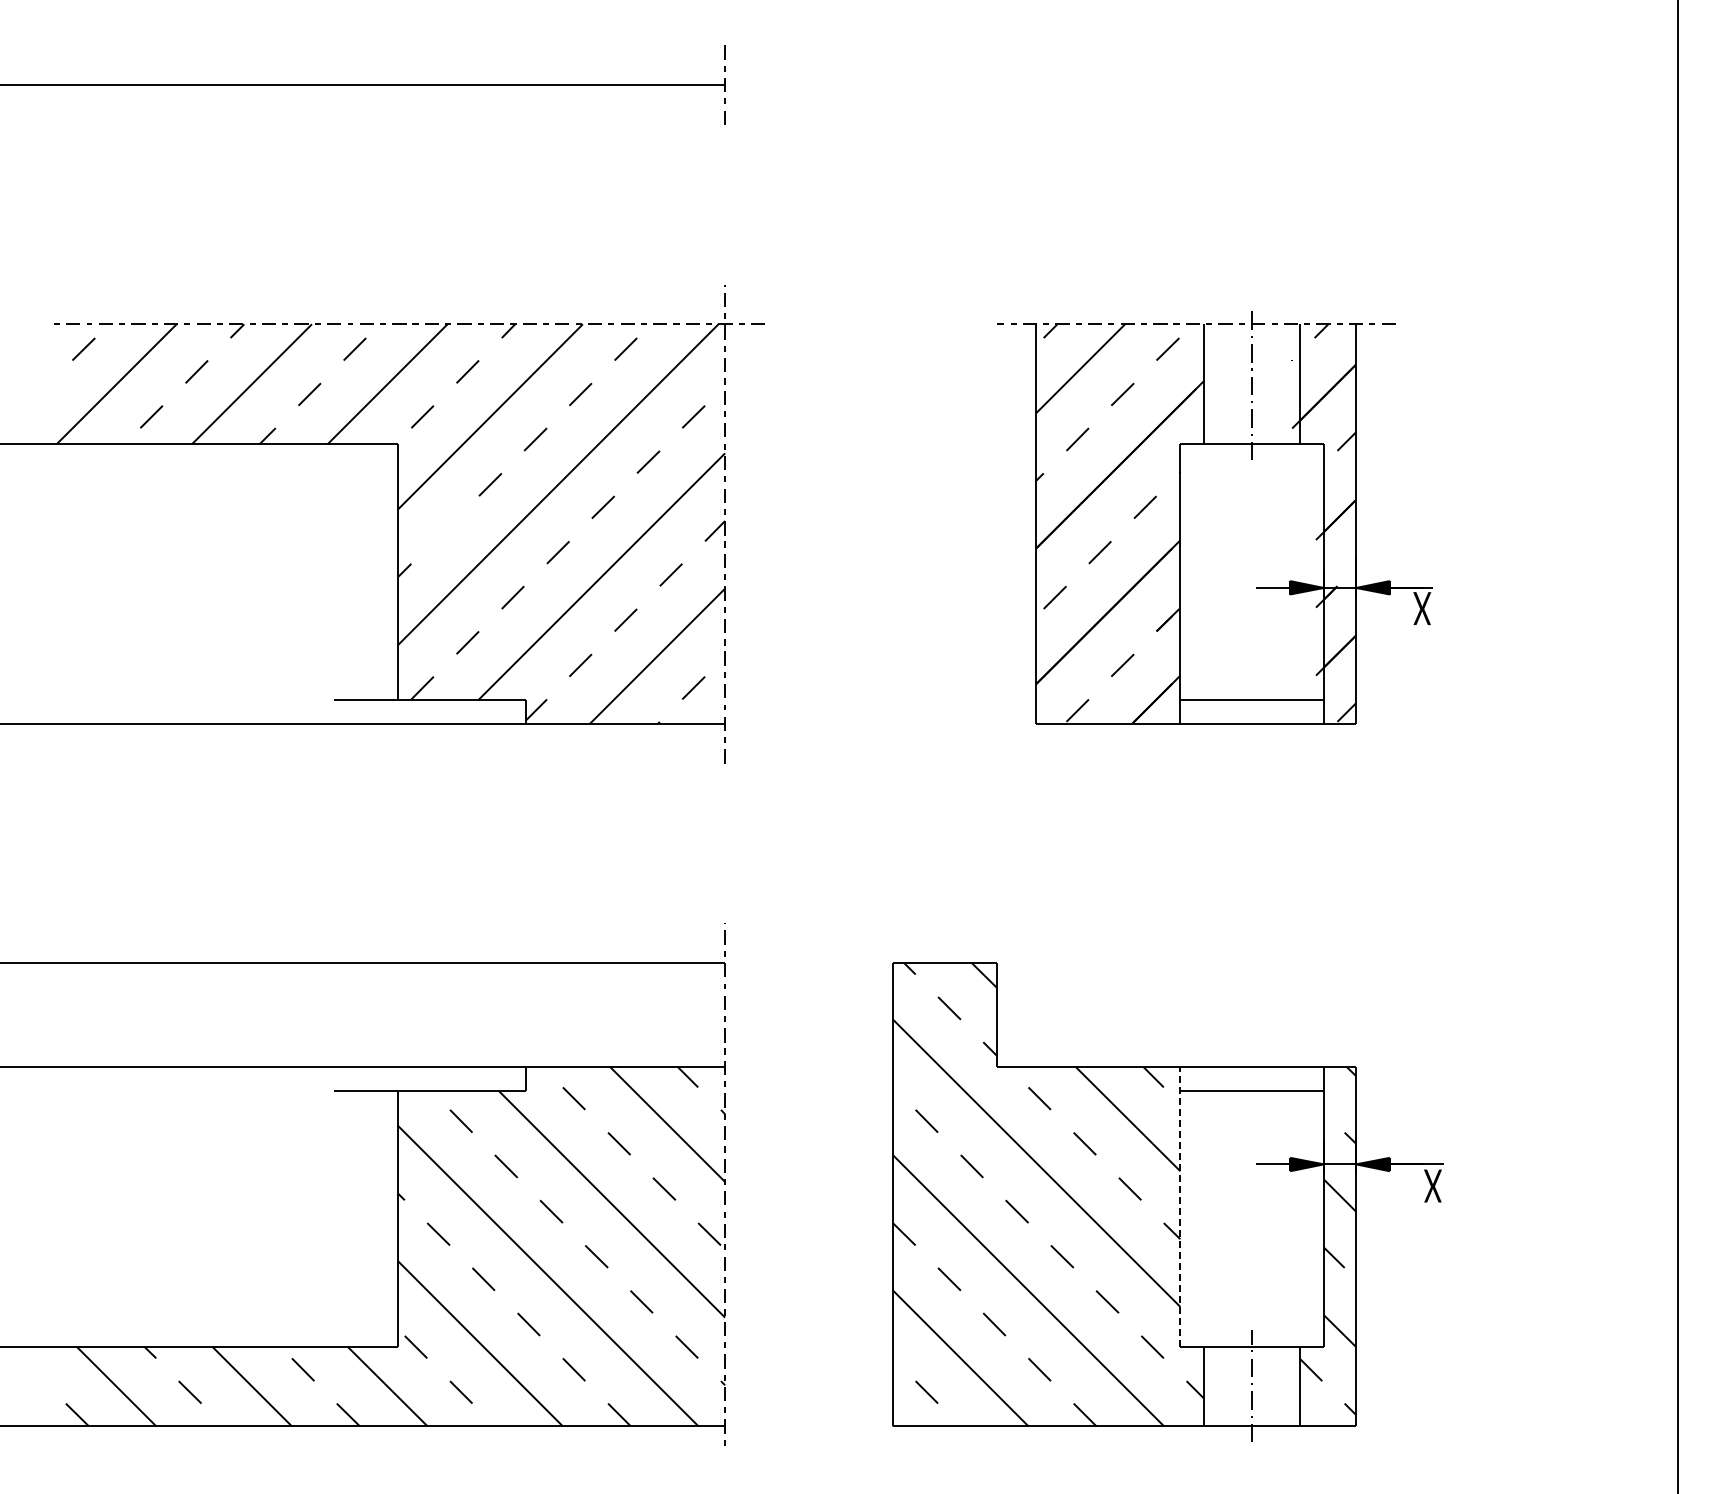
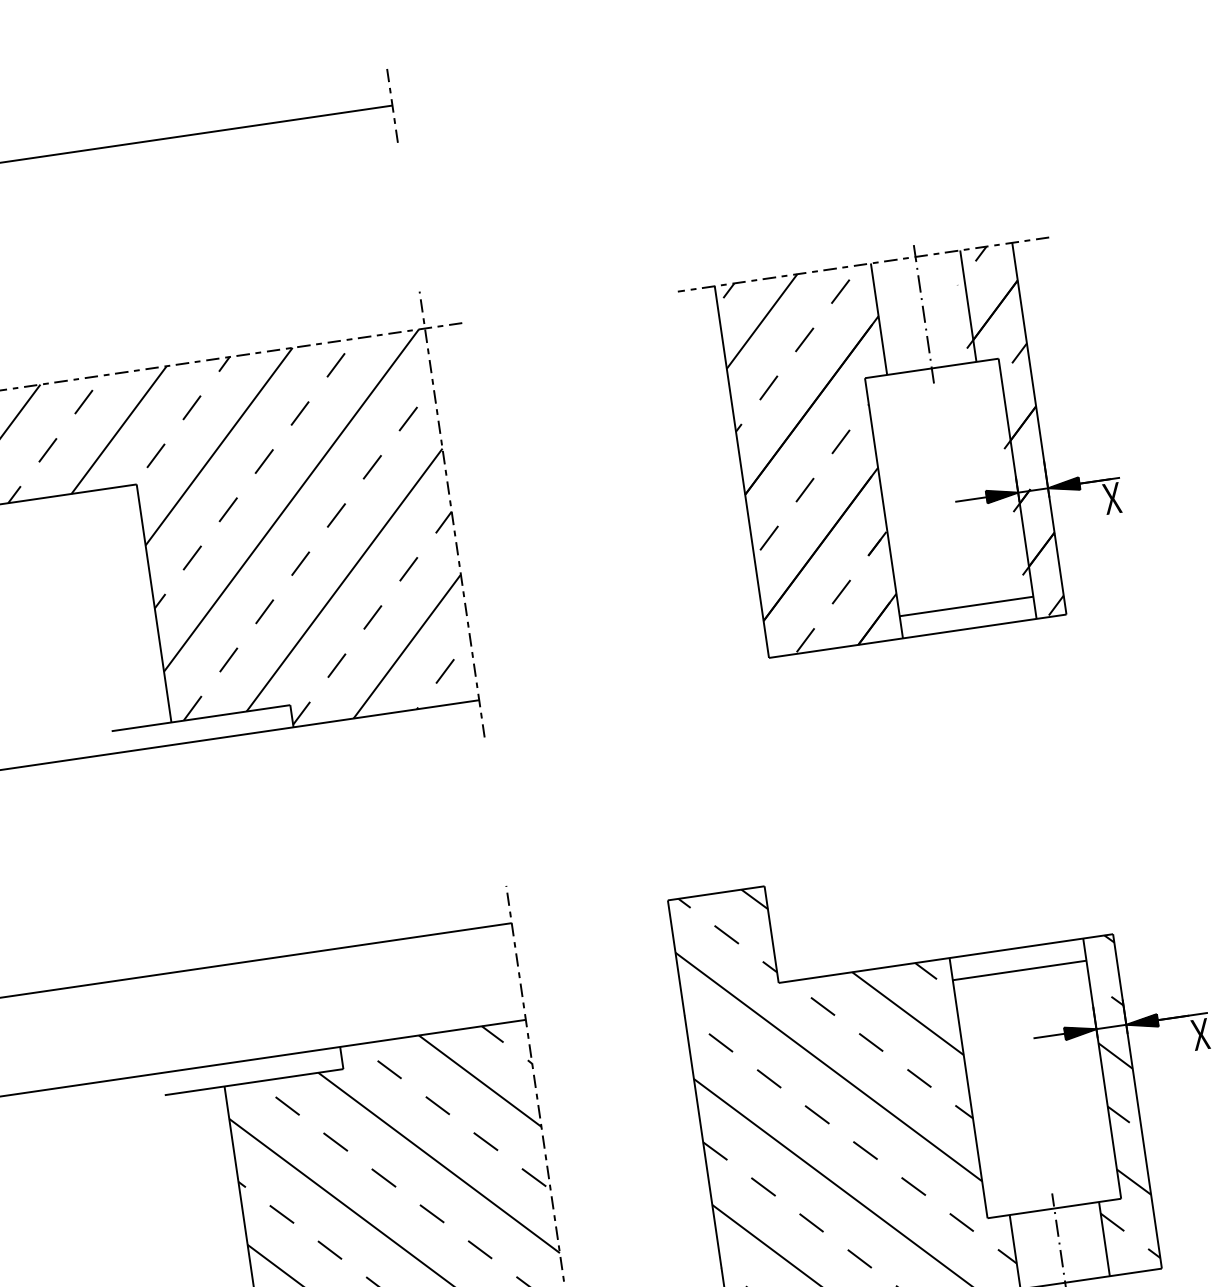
line: (444, 529) -> (191, 557), added
line: (1180, 1206) -> (968, 1087), dashed -> solid

